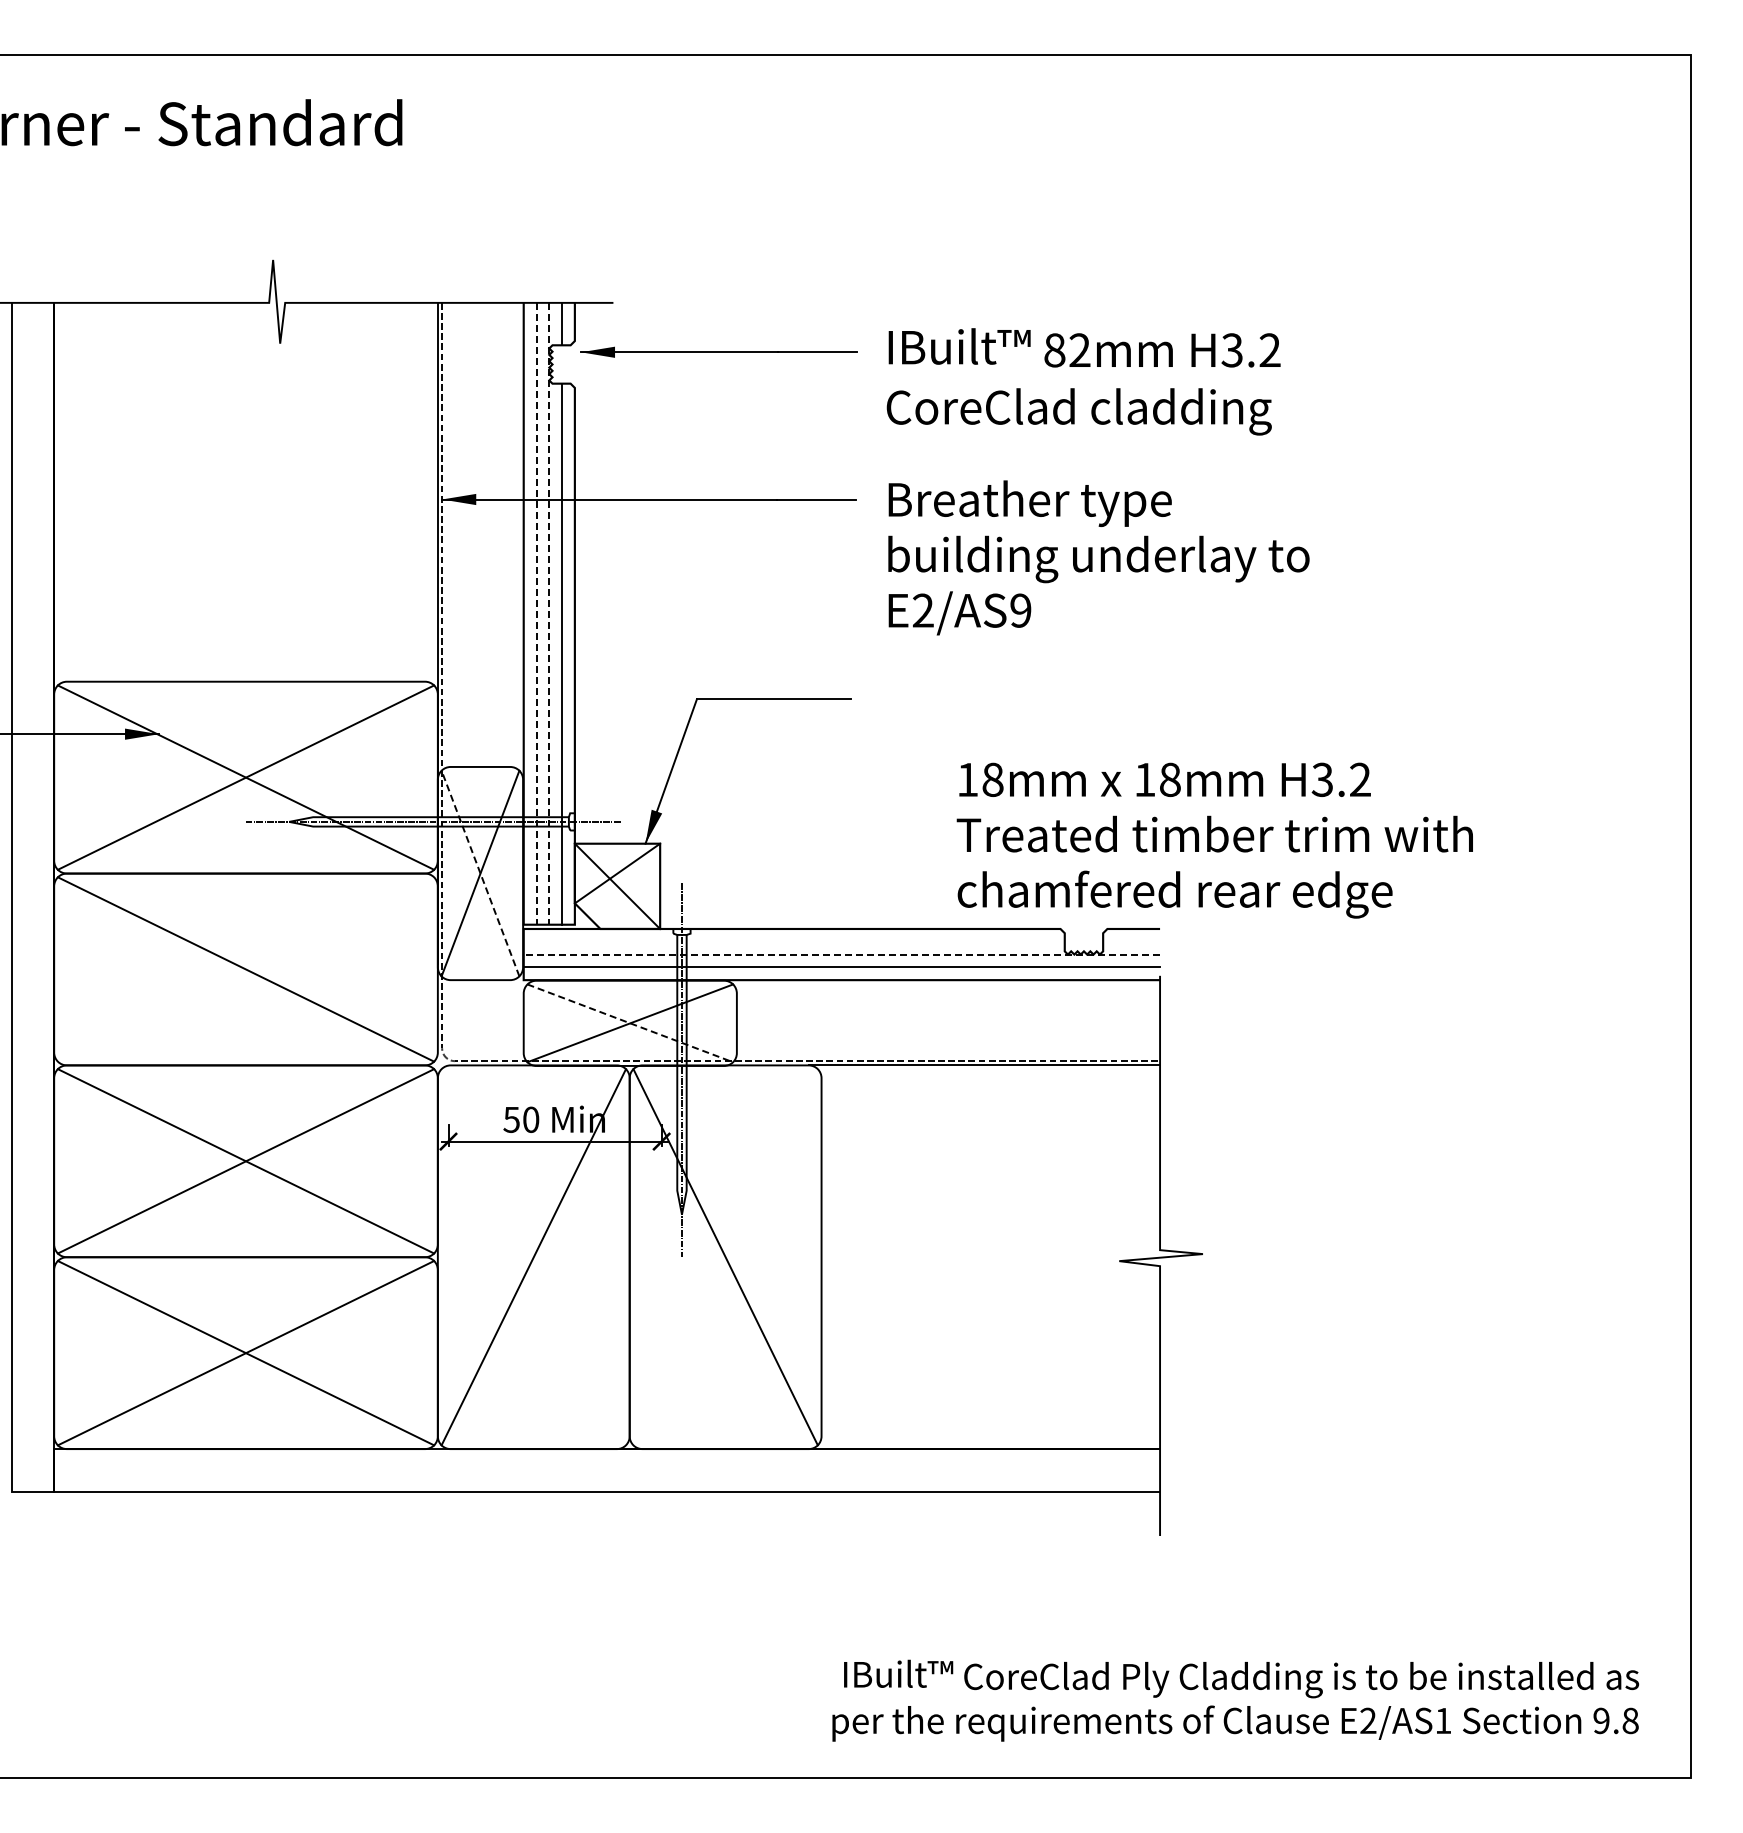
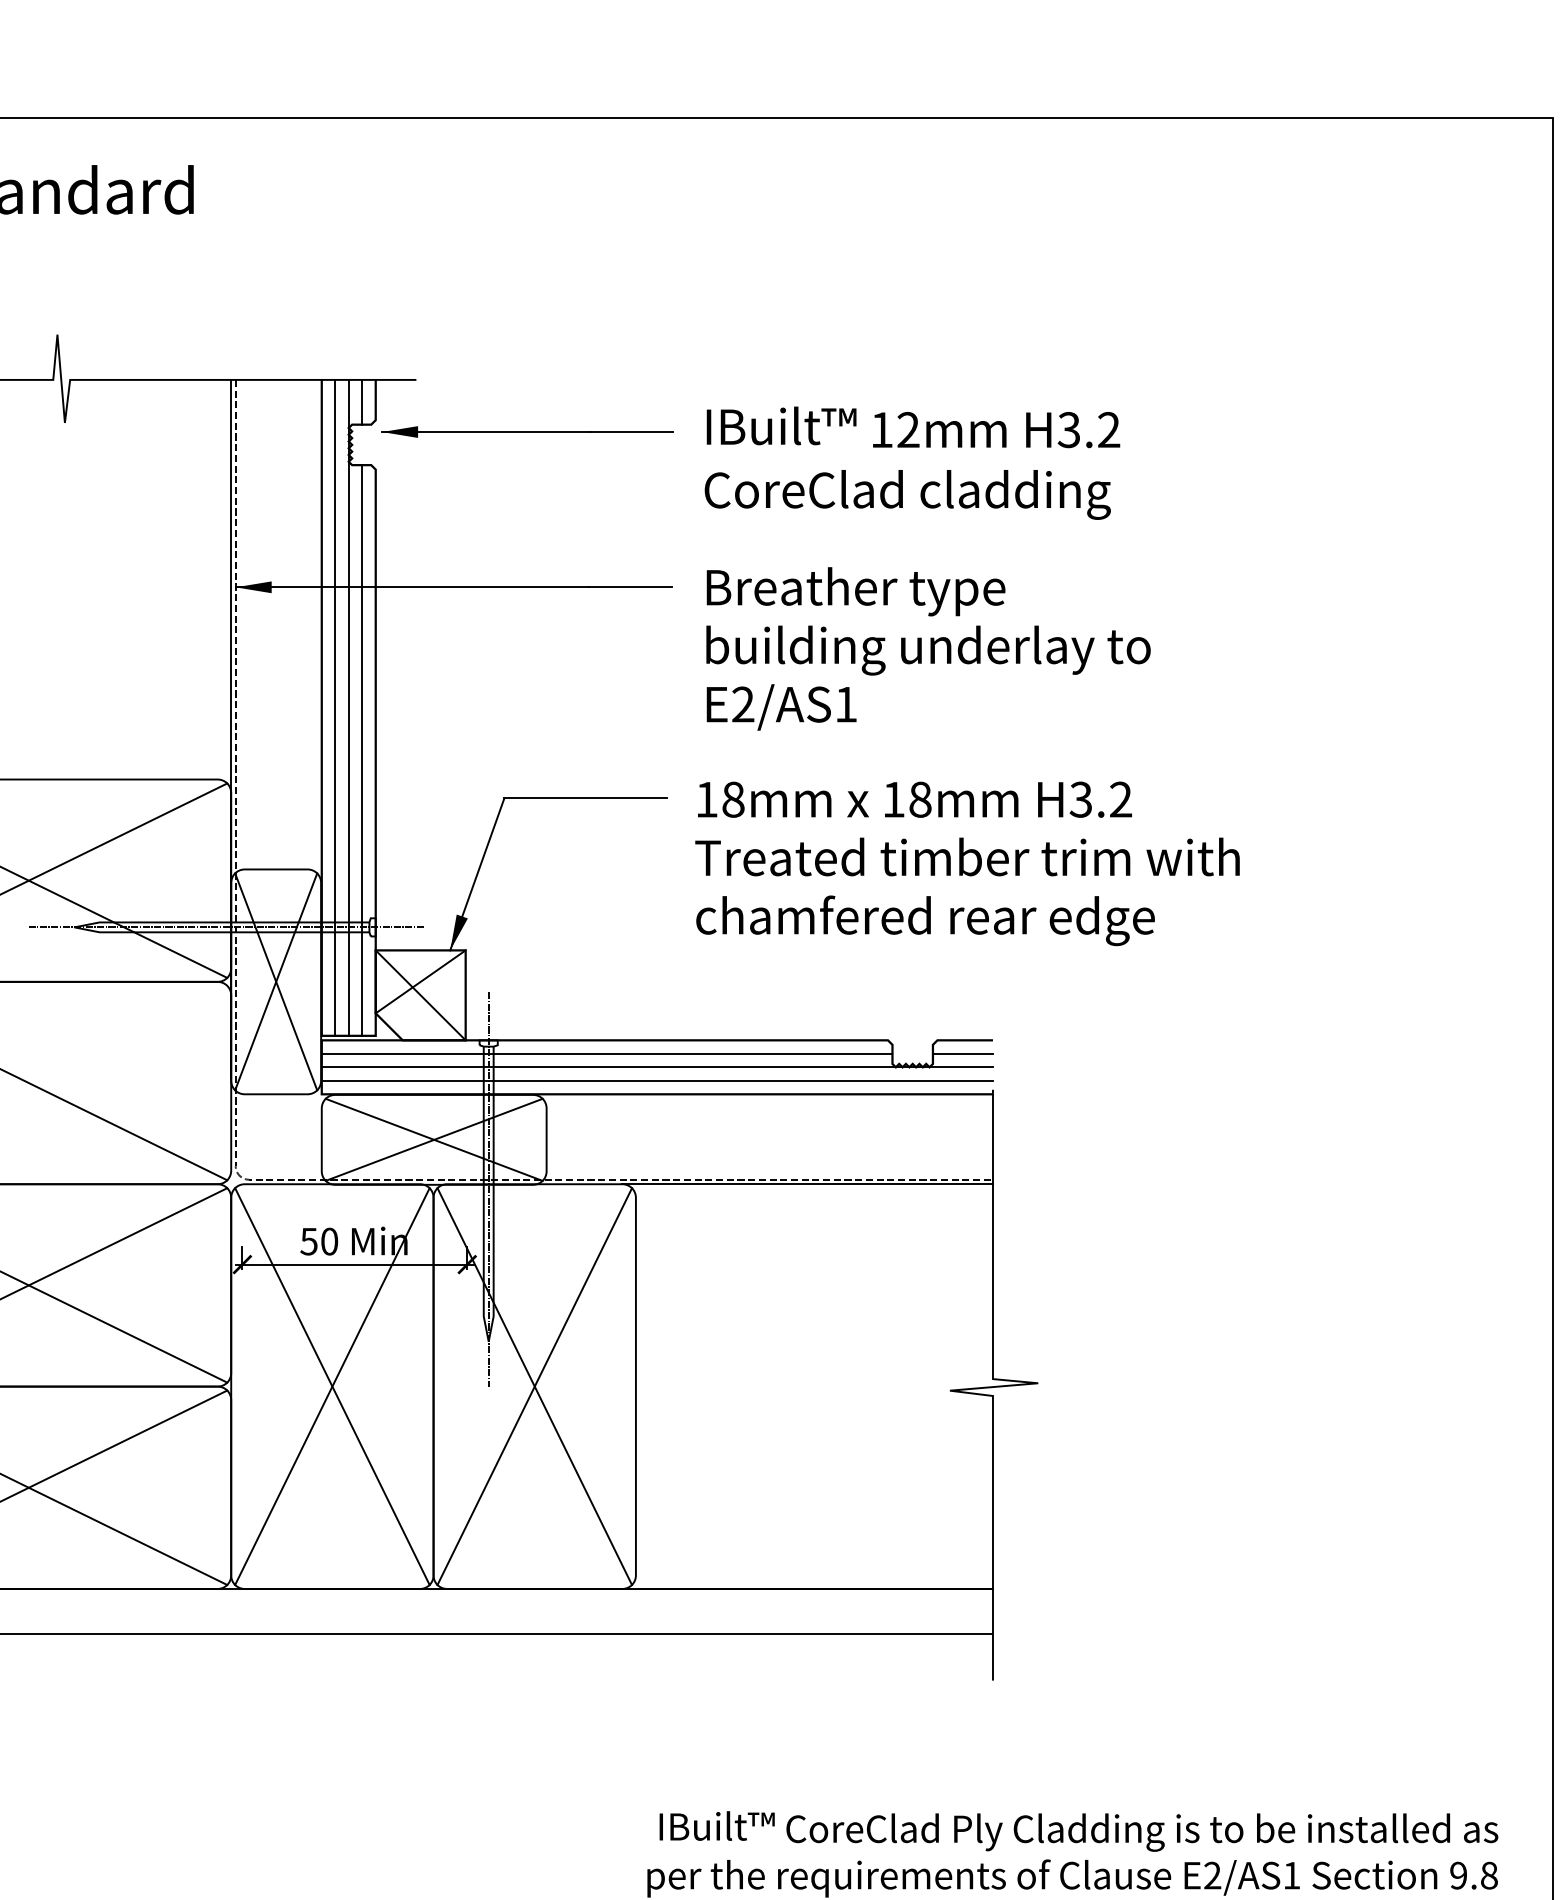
text: (1054, 350) -> (881, 430), 82mm -> 12mm
text: (1020, 610) -> (845, 704), E2/AS9 -> E2/AS1
line: (536, 613) -> (335, 707), dashed -> solid
line: (549, 613) -> (348, 707), dashed -> solid
text: (1214, 840) -> (967, 863), moved
line: (480, 873) -> (276, 981), dashed -> solid
line: (793, 941) -> (606, 1053), added
line: (1131, 941) -> (962, 1053), added
line: (841, 954) -> (656, 1067), dashed -> solid
line: (630, 1023) -> (434, 1140), dashed -> solid
line: (533, 1257) -> (332, 1386), added
line: (725, 1257) -> (534, 1386), added

